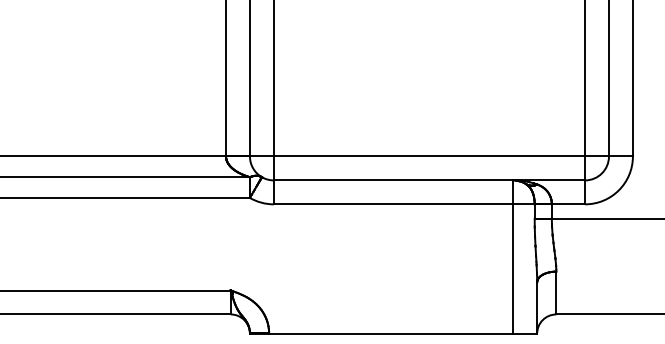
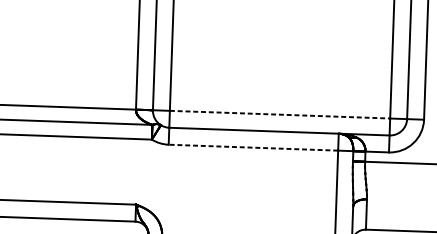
line: (429, 156) -> (280, 114), solid -> dashed
line: (393, 204) -> (253, 147), solid -> dashed

